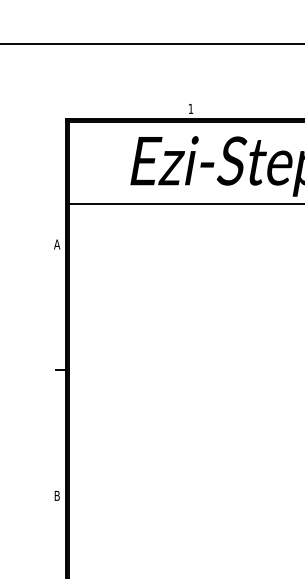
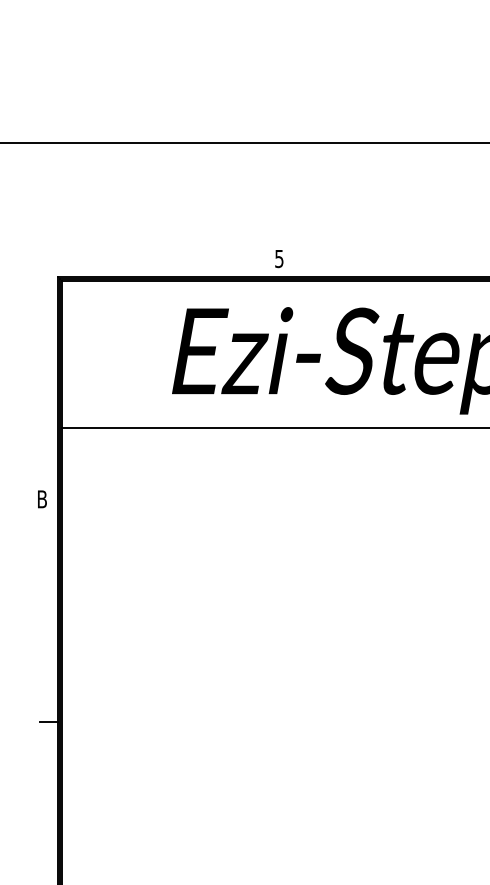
text: (190, 109) -> (278, 259), 1 -> 5
text: (57, 244) -> (42, 499), A -> B

